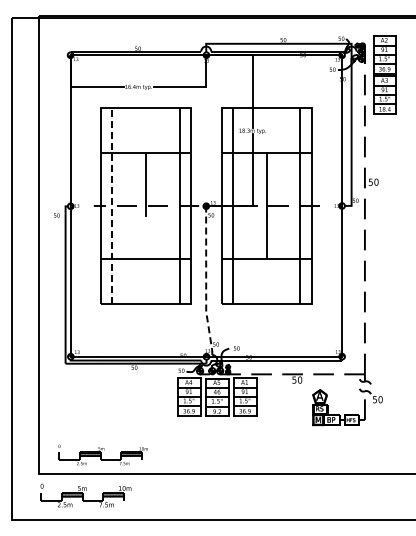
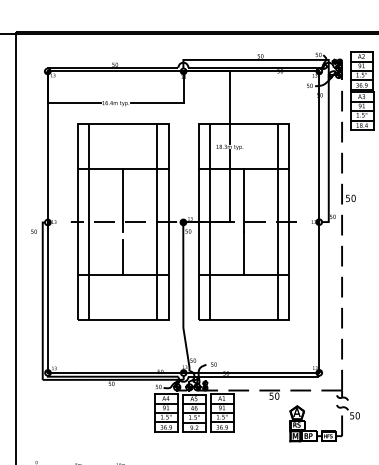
line: (111, 205) -> (88, 221), dashed -> solid
line: (146, 241) -> (123, 257), added
line: (206, 283) -> (183, 299), dashed -> solid

